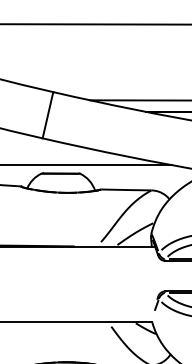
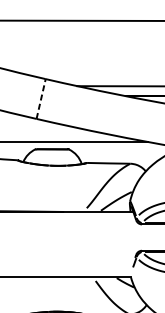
line: (47, 115) -> (40, 99), solid -> dashed

